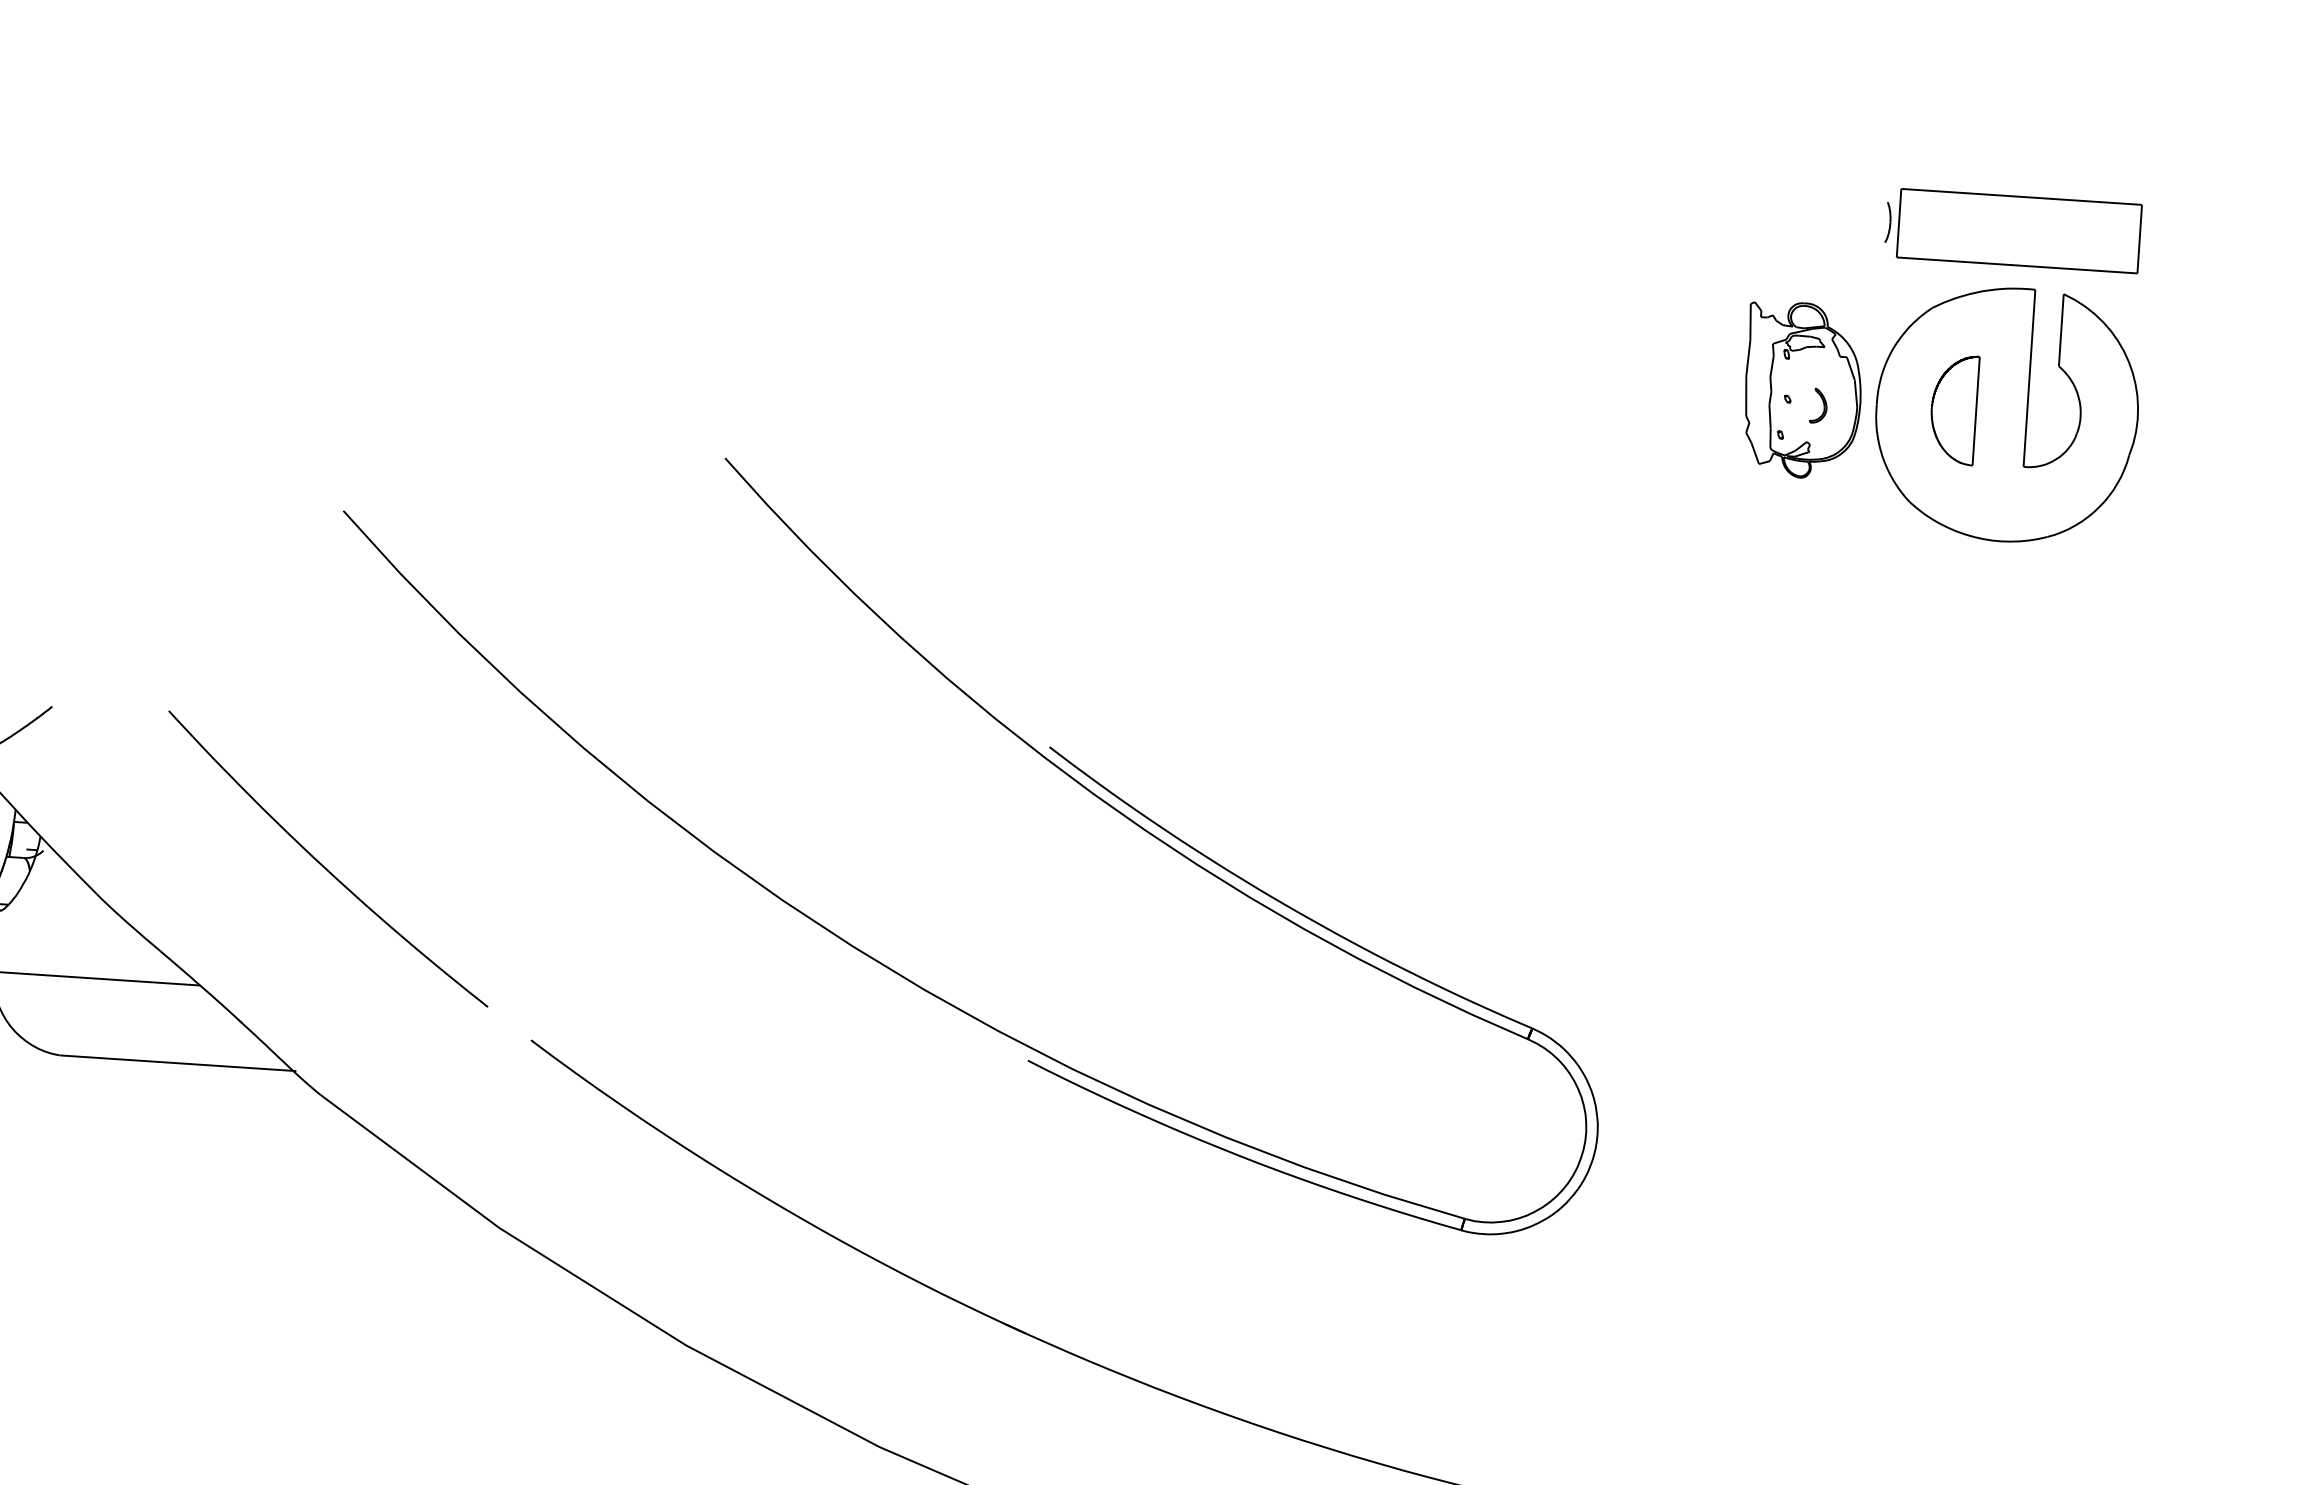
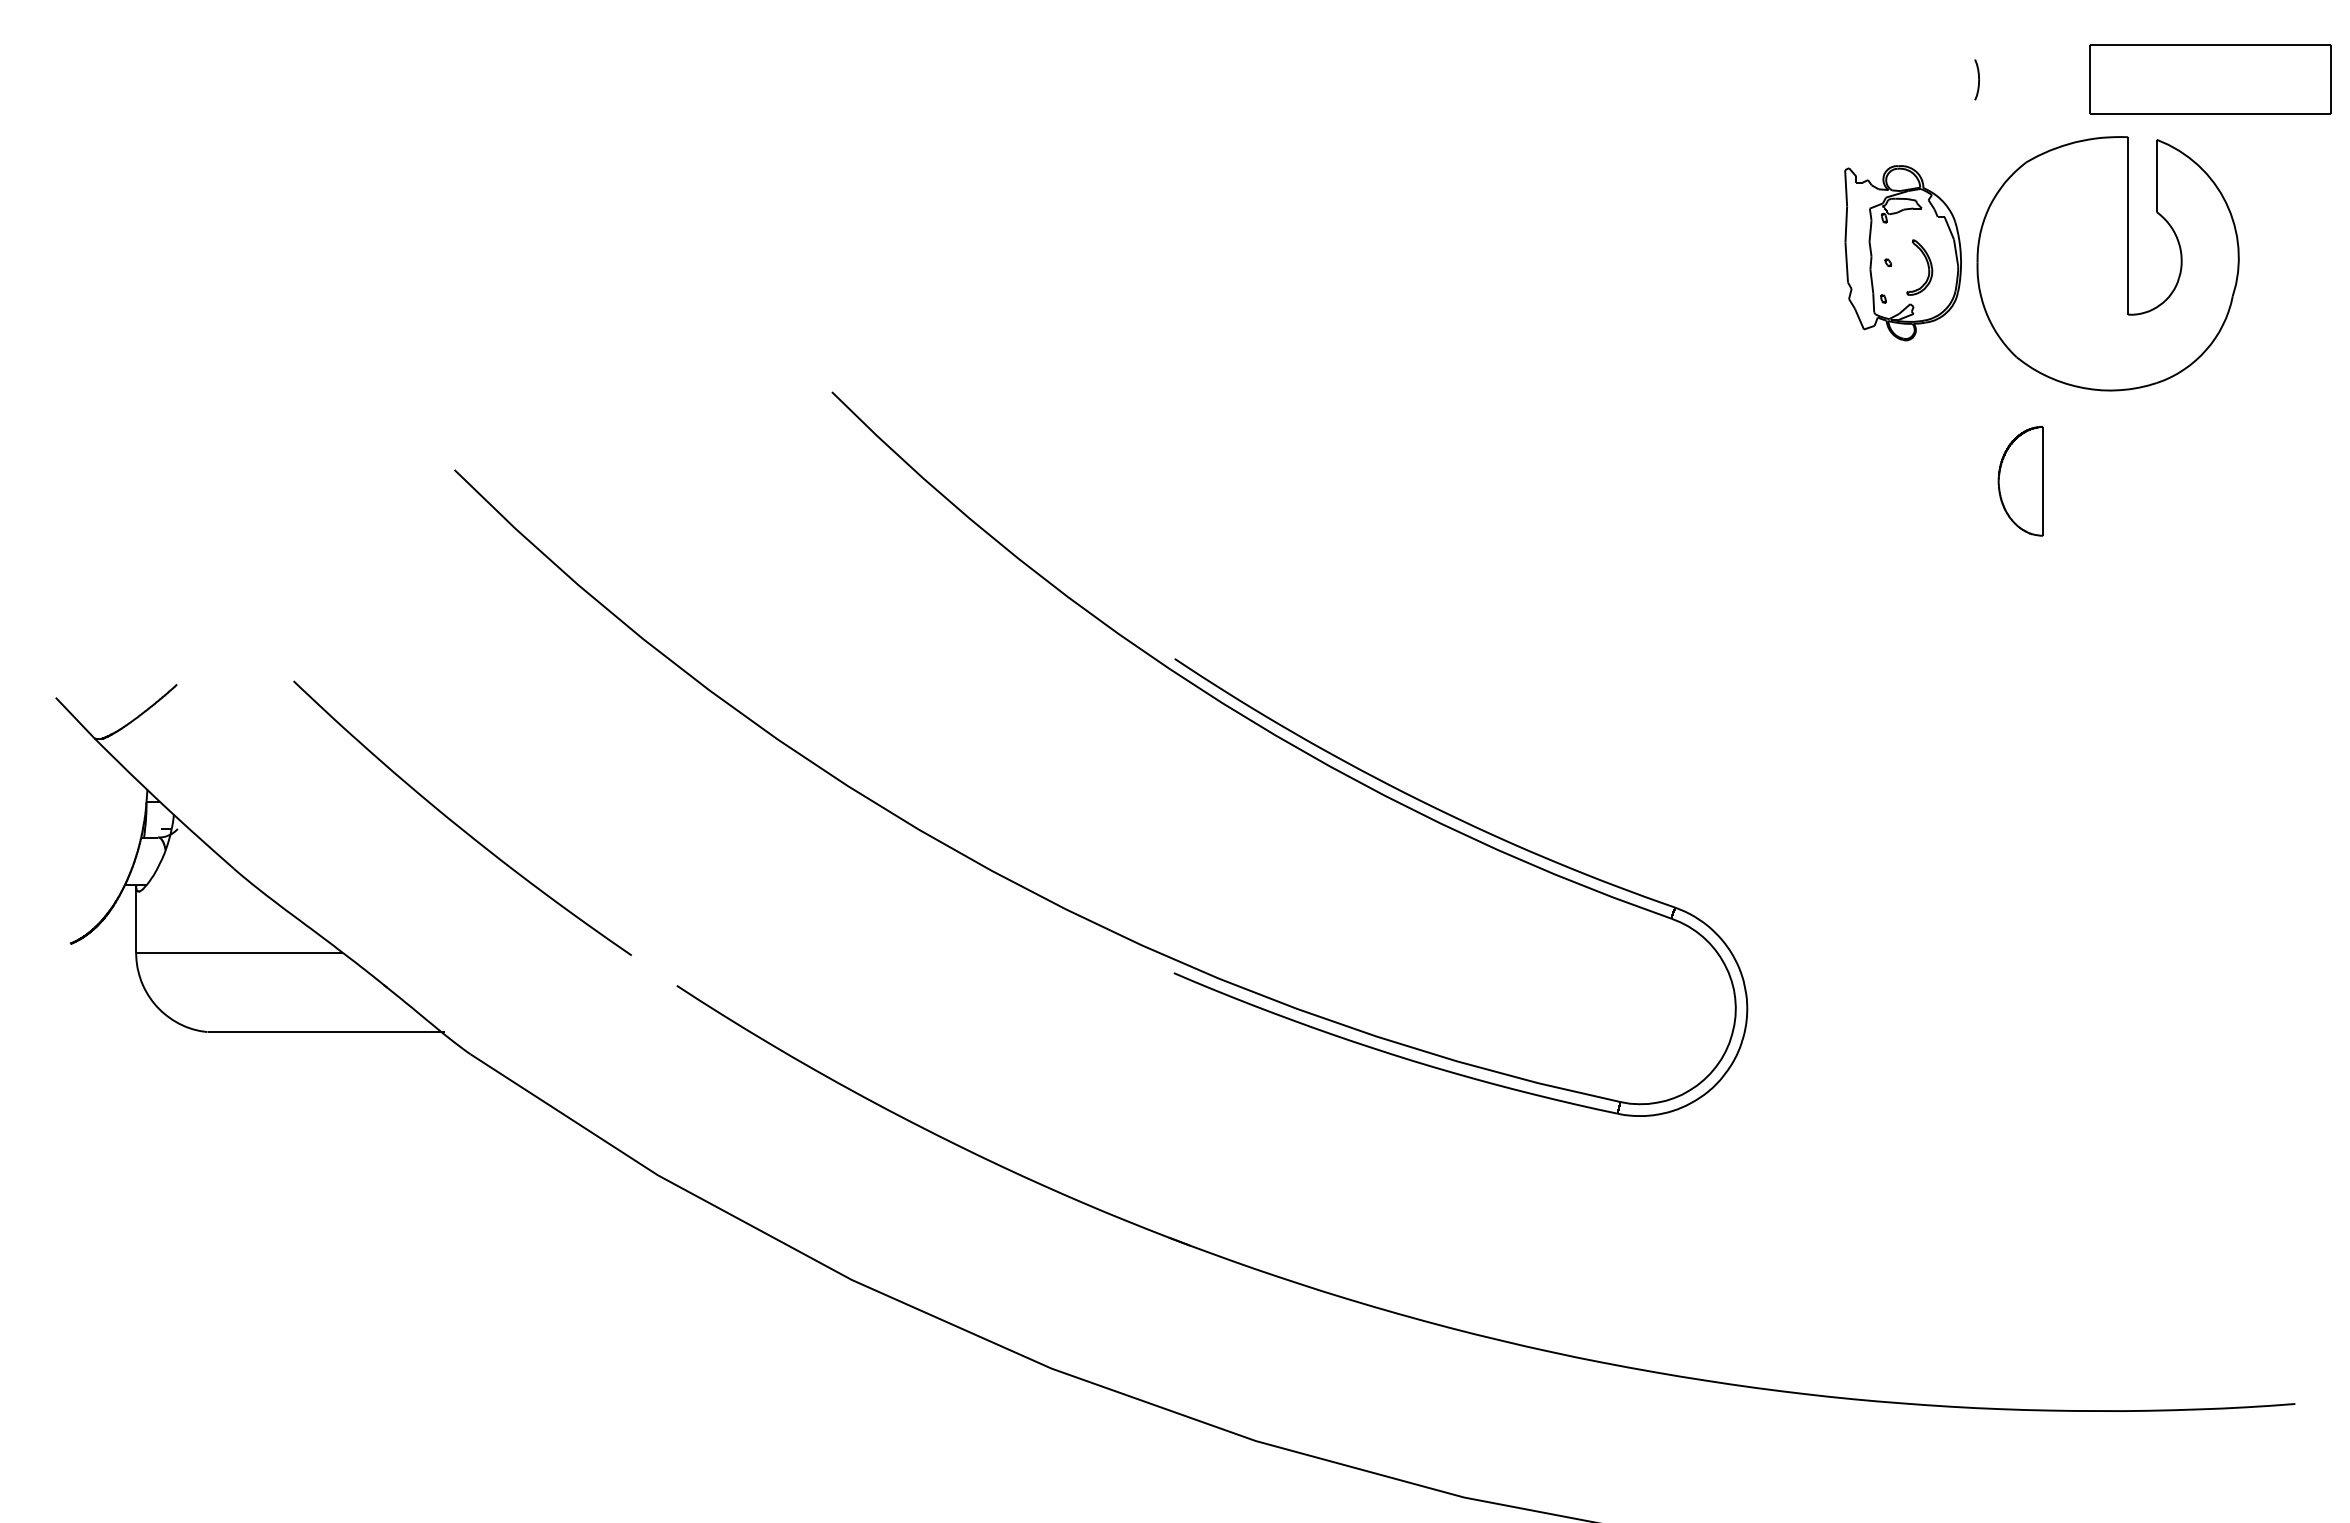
part: (2019, 230) -> (2210, 79), moved
part: (1818, 405) -> (1919, 267), size x1.6
part: (1953, 408) -> (2020, 480), moved

